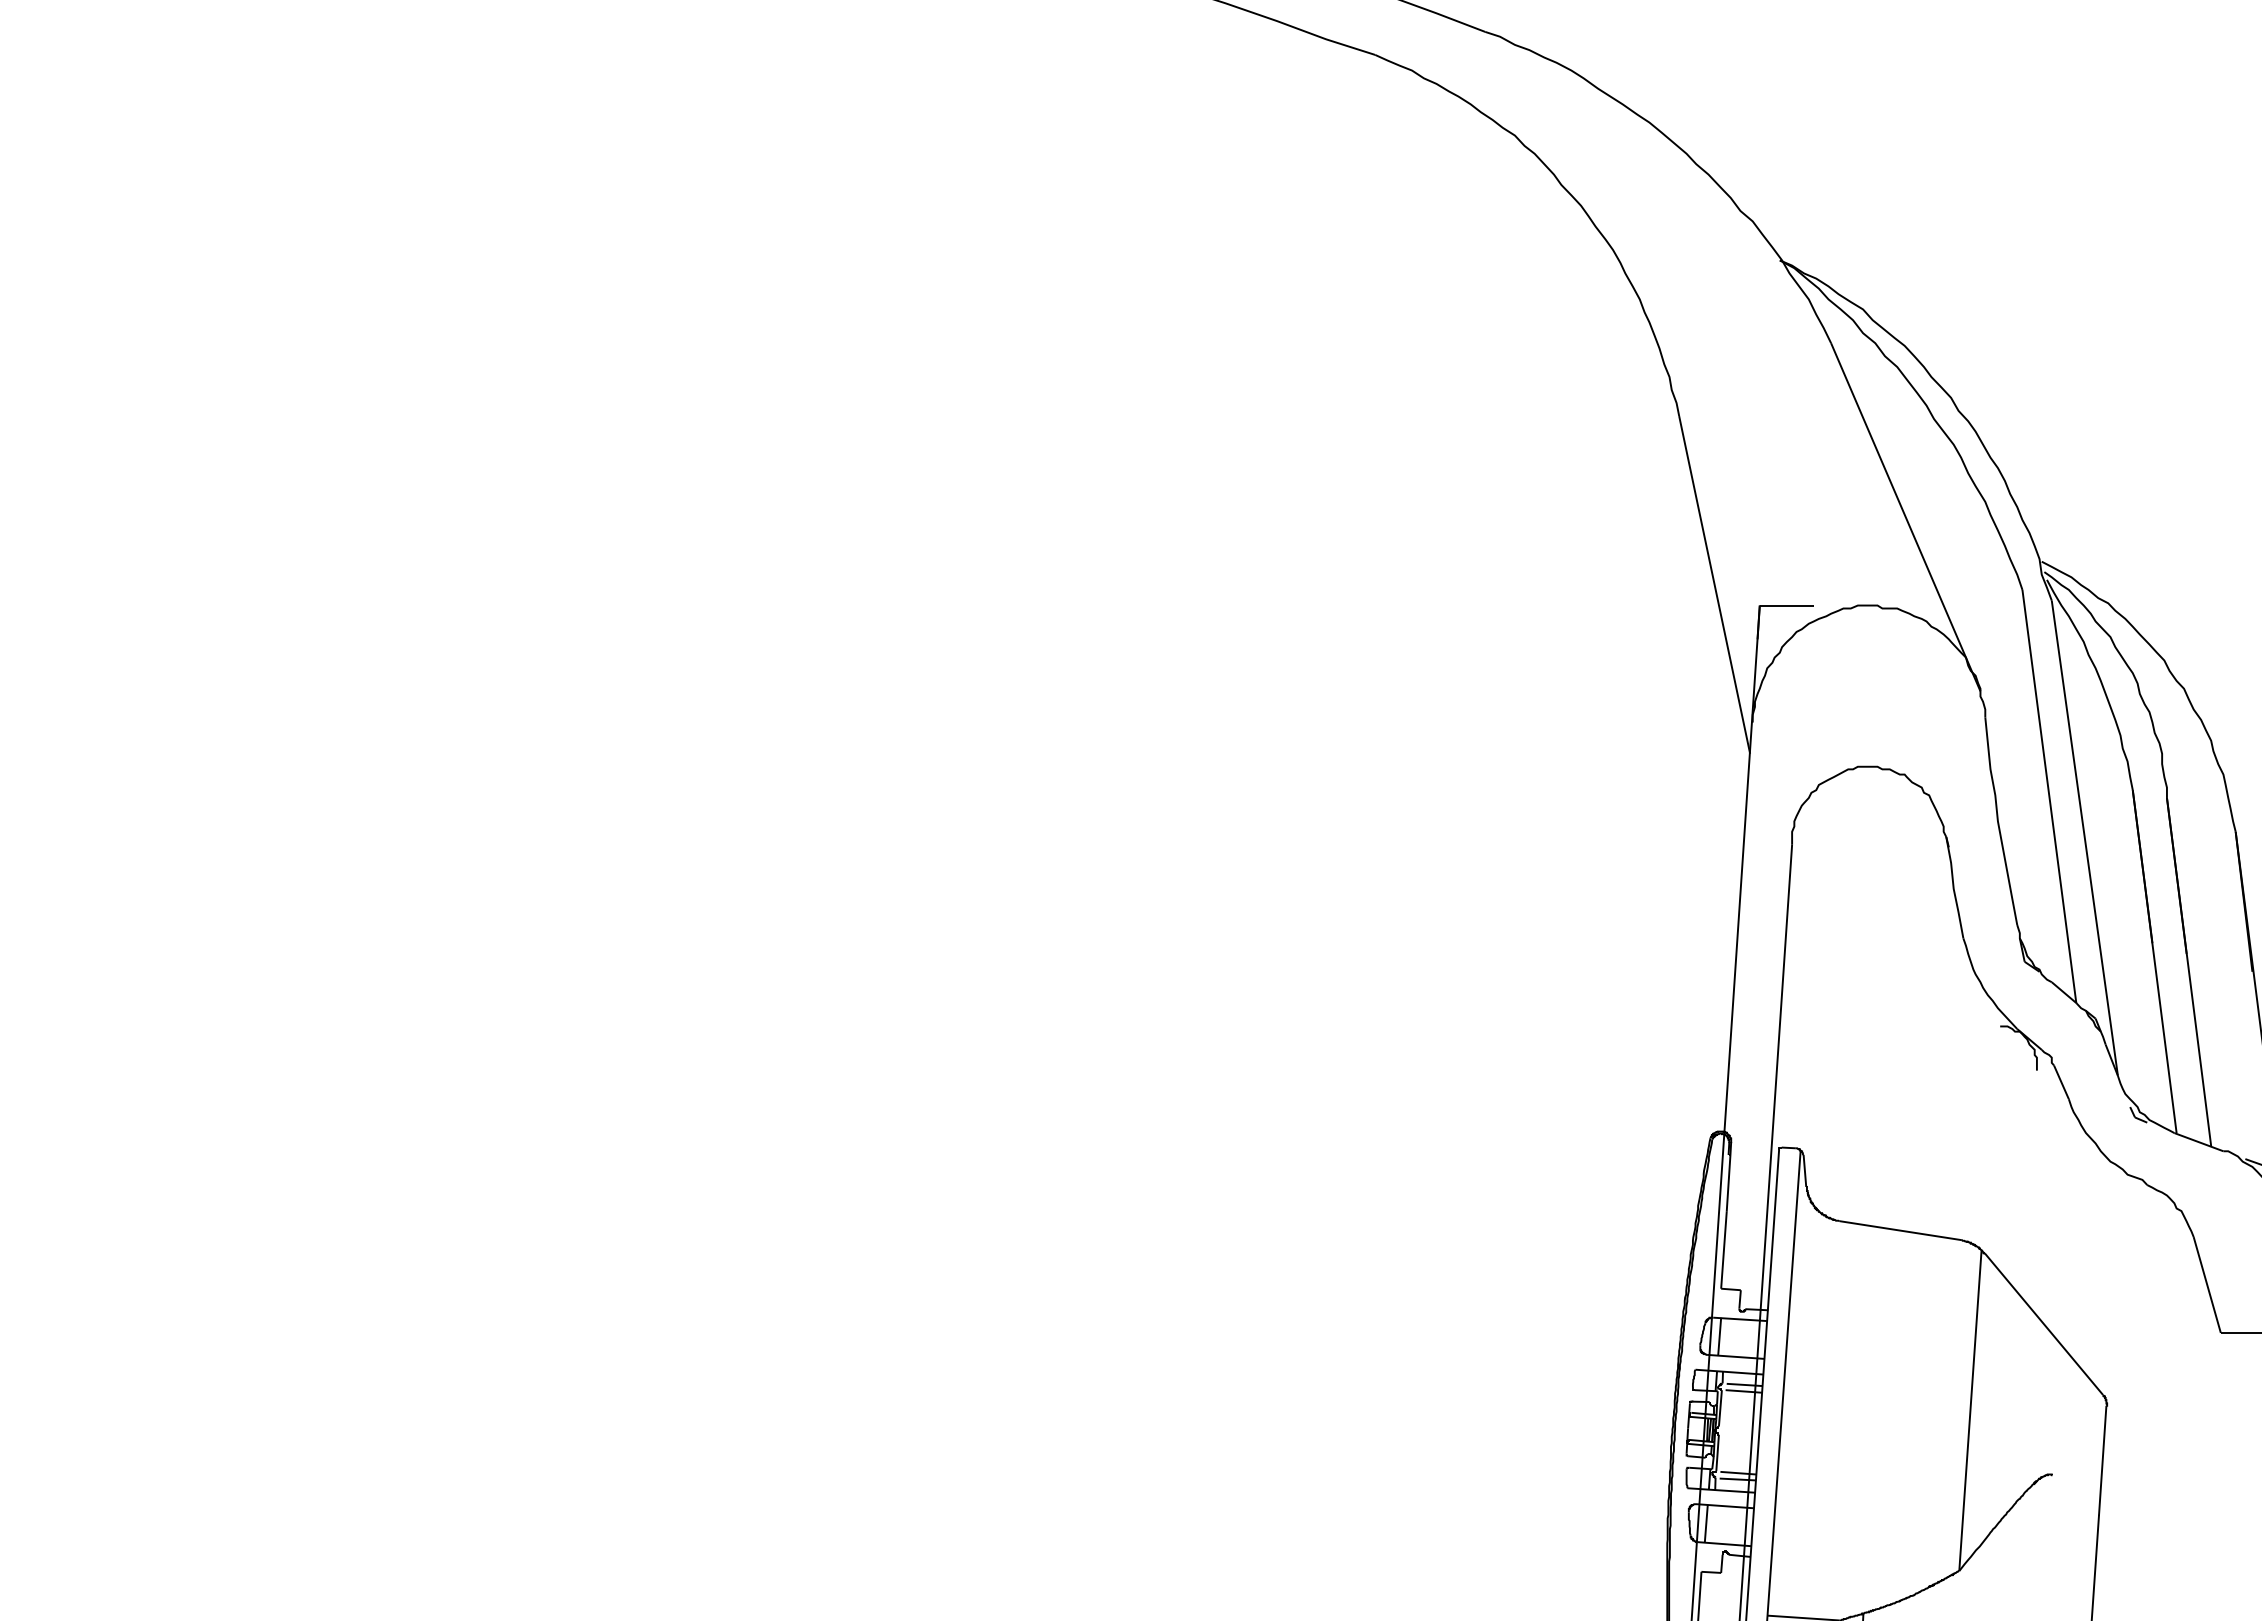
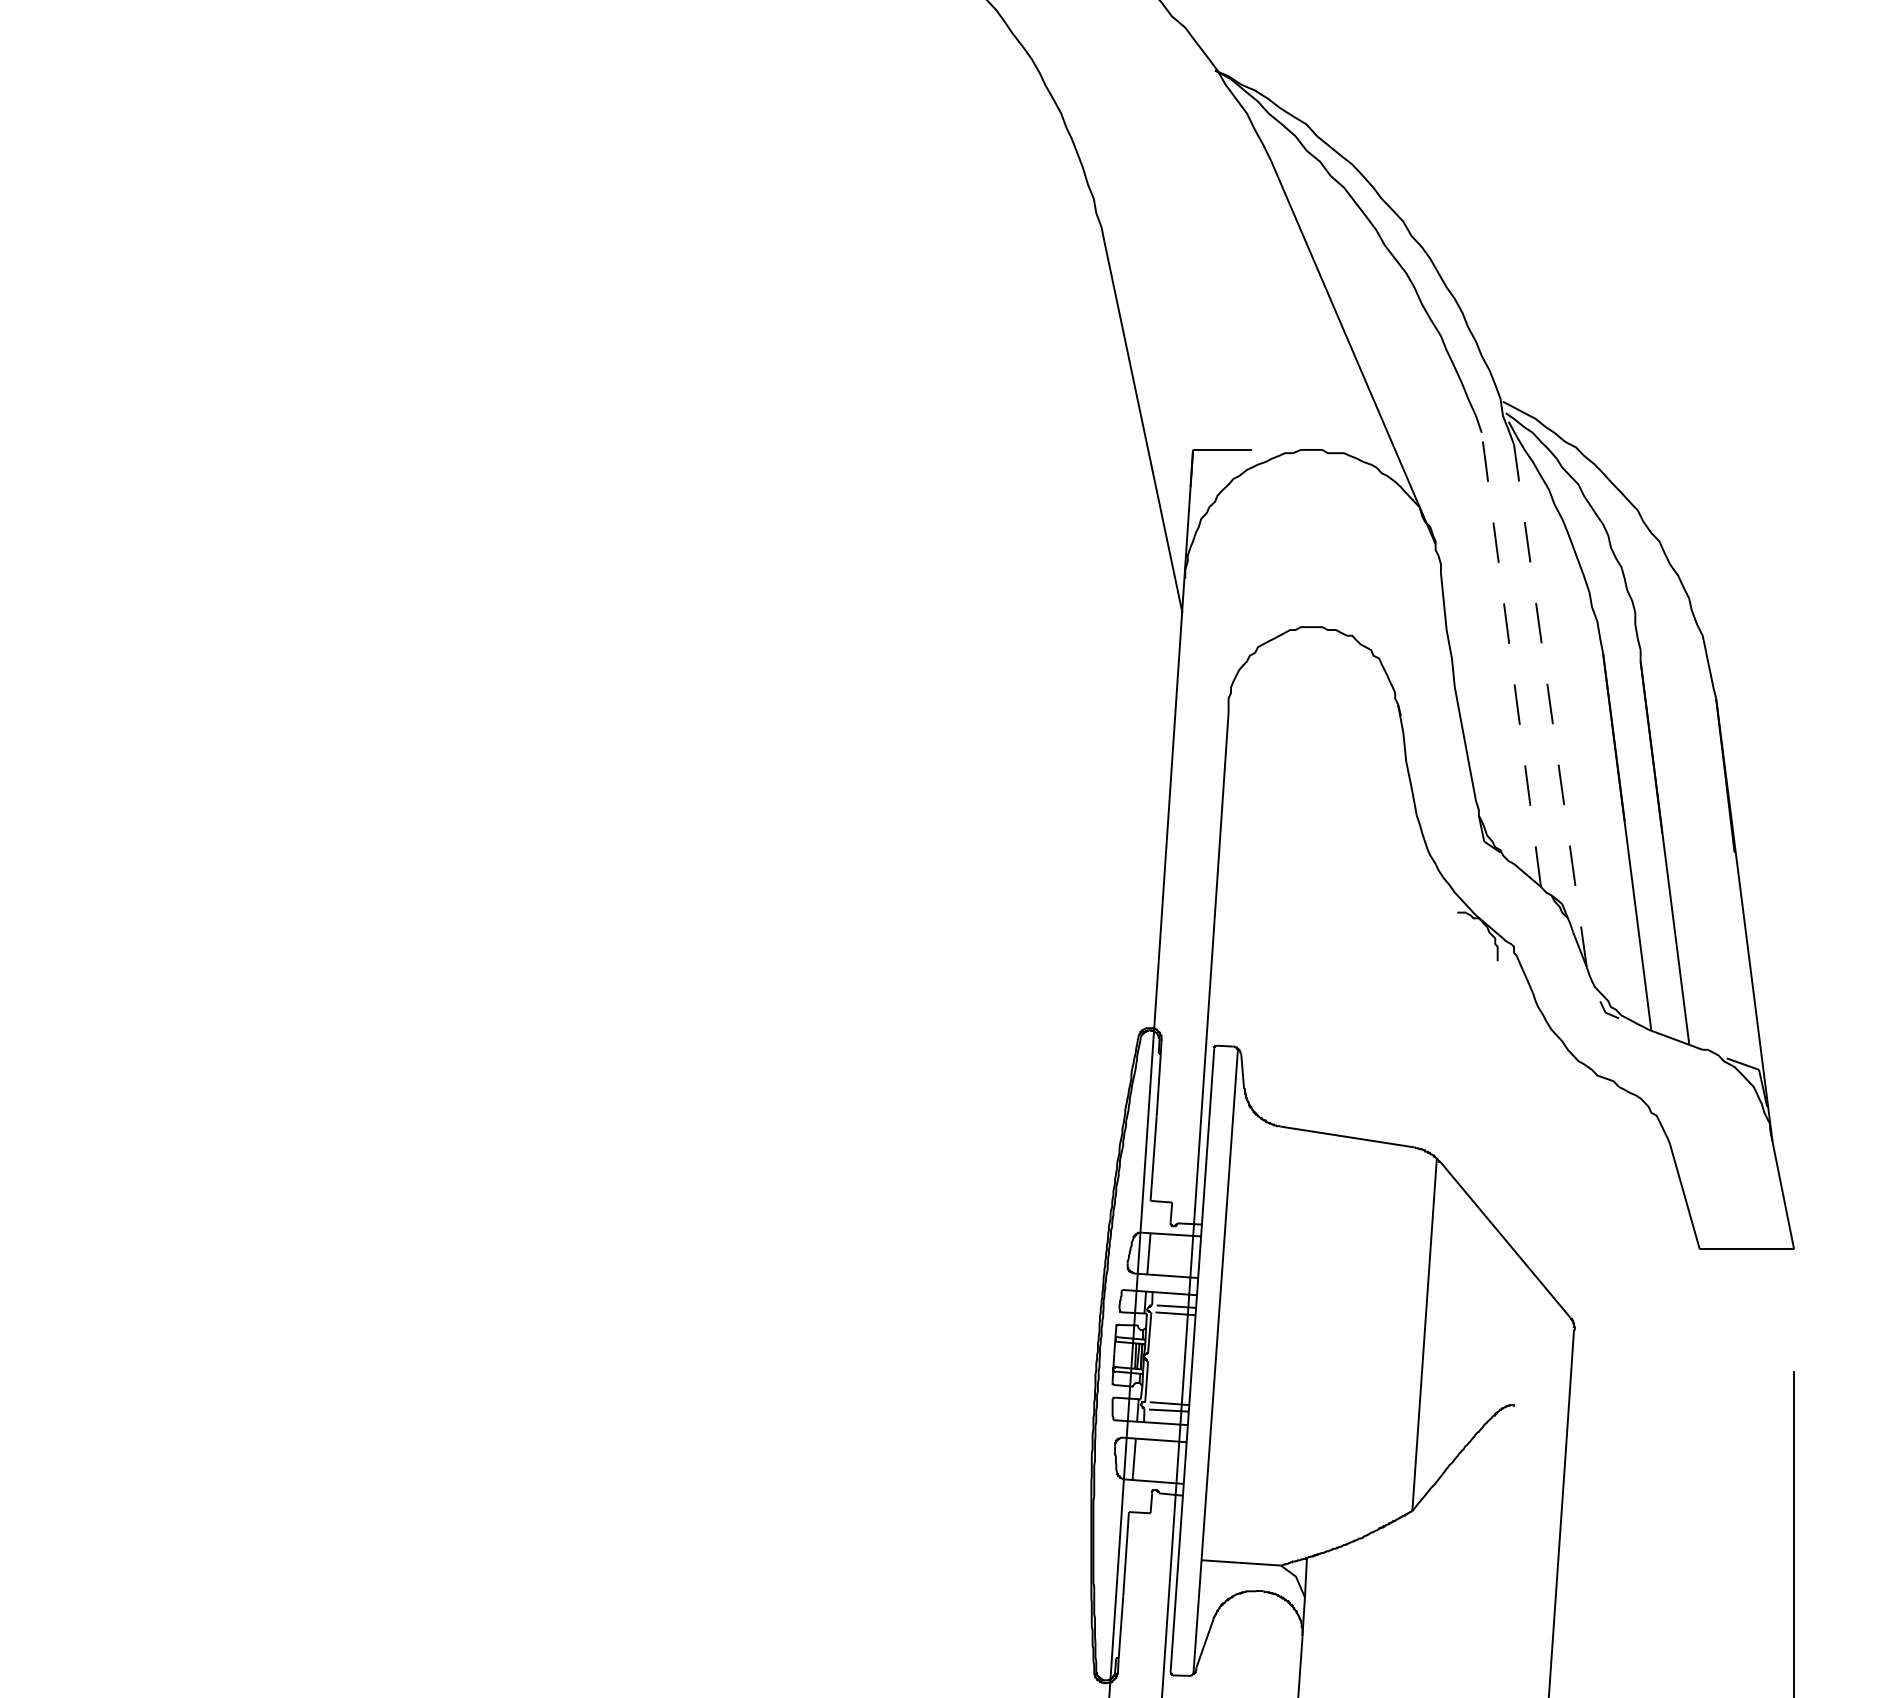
line: (2049, 795) -> (1511, 658), solid -> dashed
line: (2084, 838) -> (1549, 706), solid -> dashed

